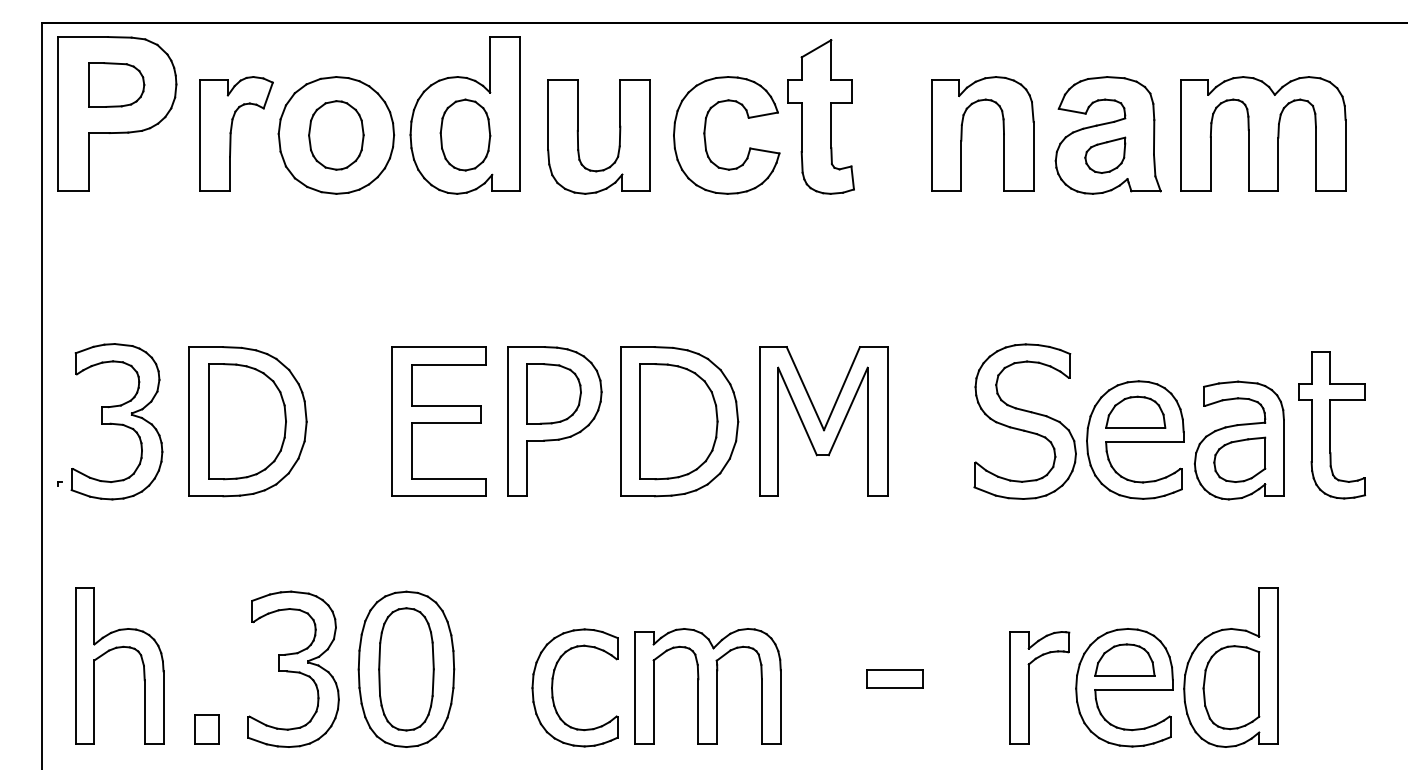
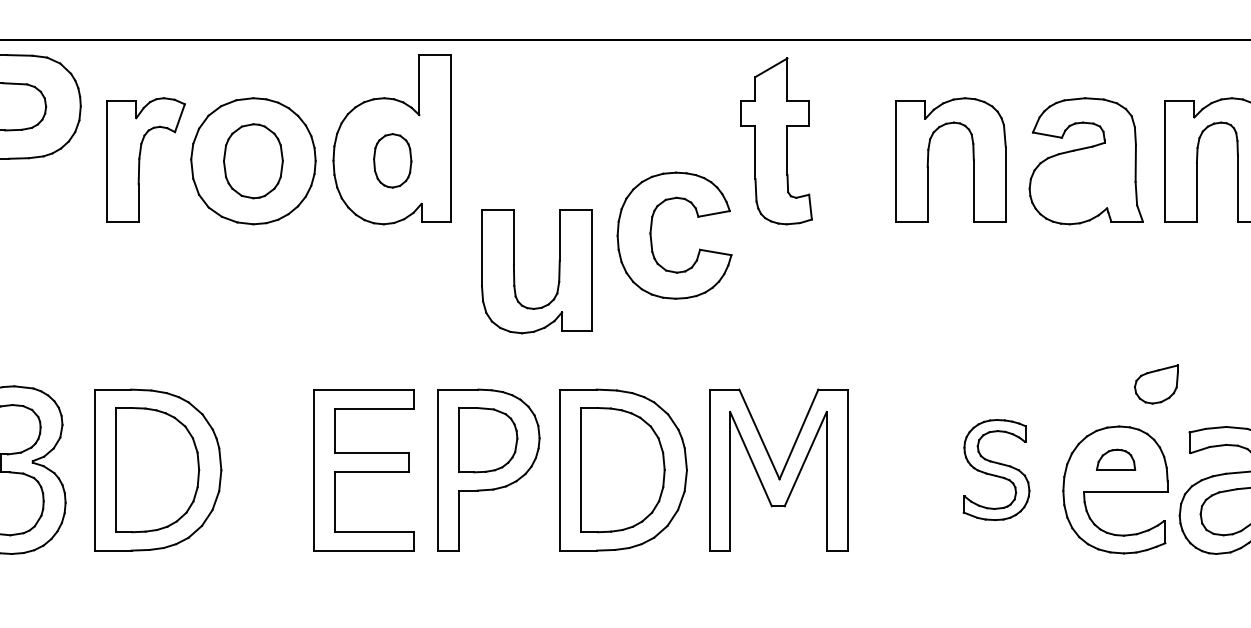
part: (465, 134) -> (392, 160), size x0.7
part: (578, 136) -> (514, 271), moved
part: (706, 141) -> (652, 242), moved
part: (1105, 154) -> (1156, 383), moved
part: (1135, 411) -> (1115, 459), size x0.6
part: (1024, 421) -> (995, 469), size x0.6

